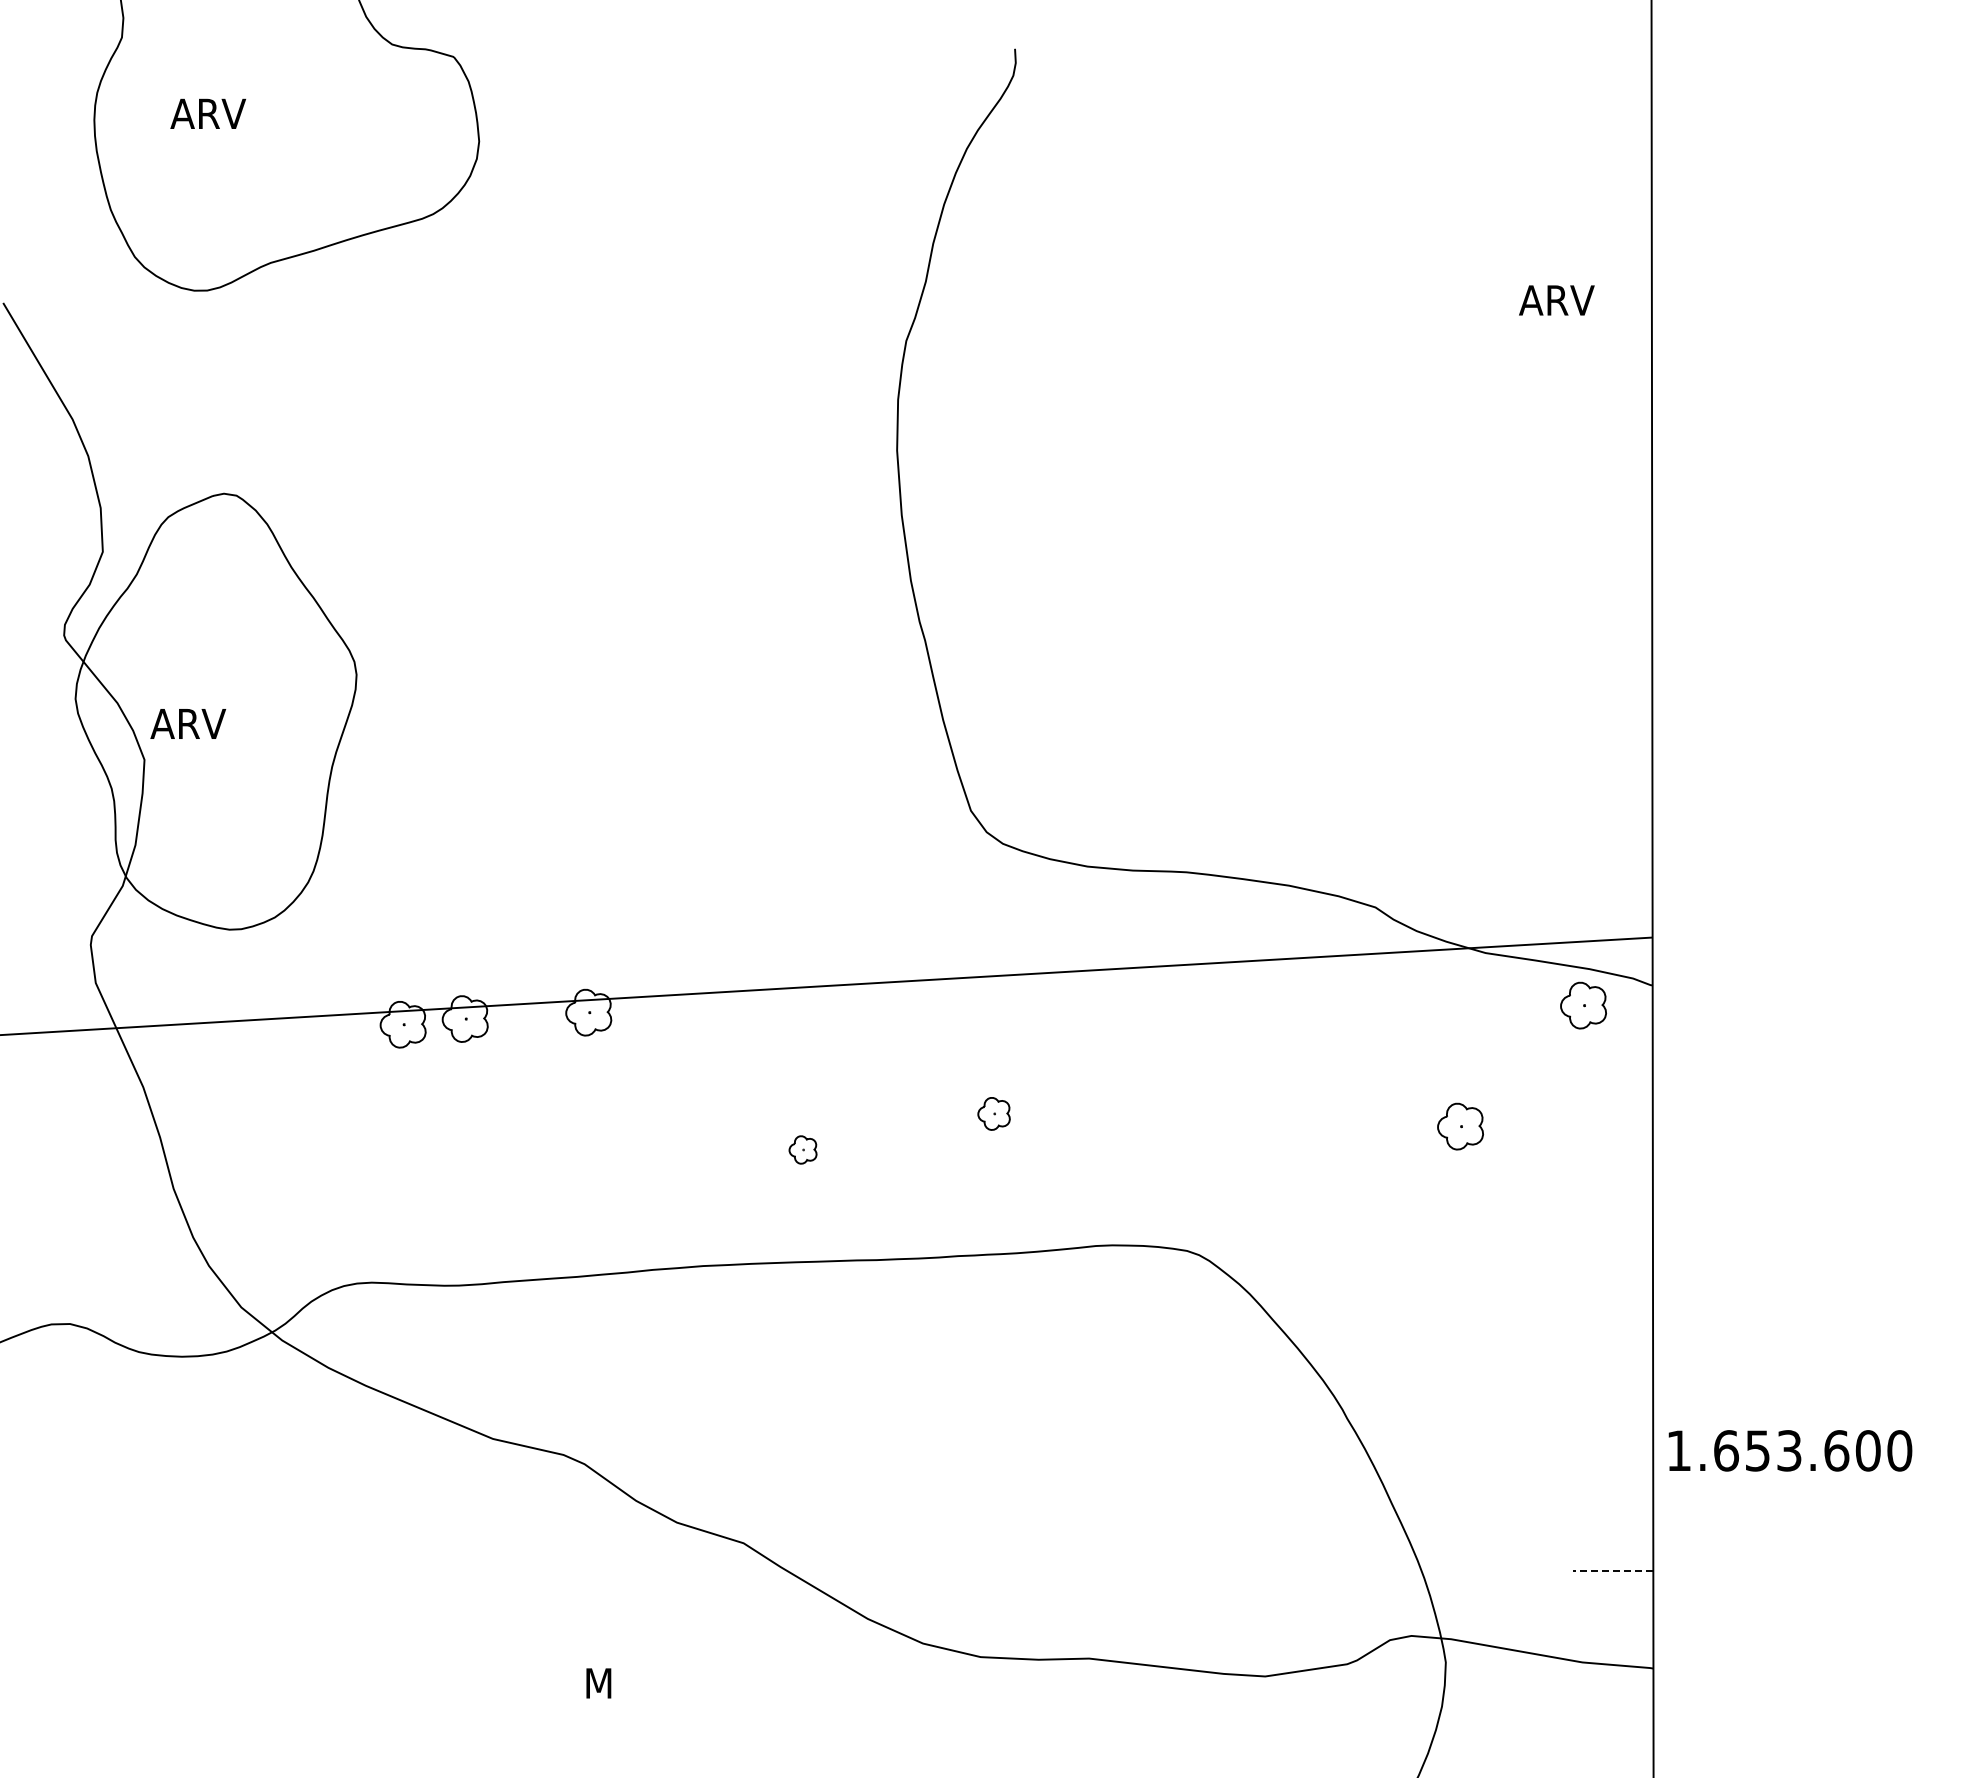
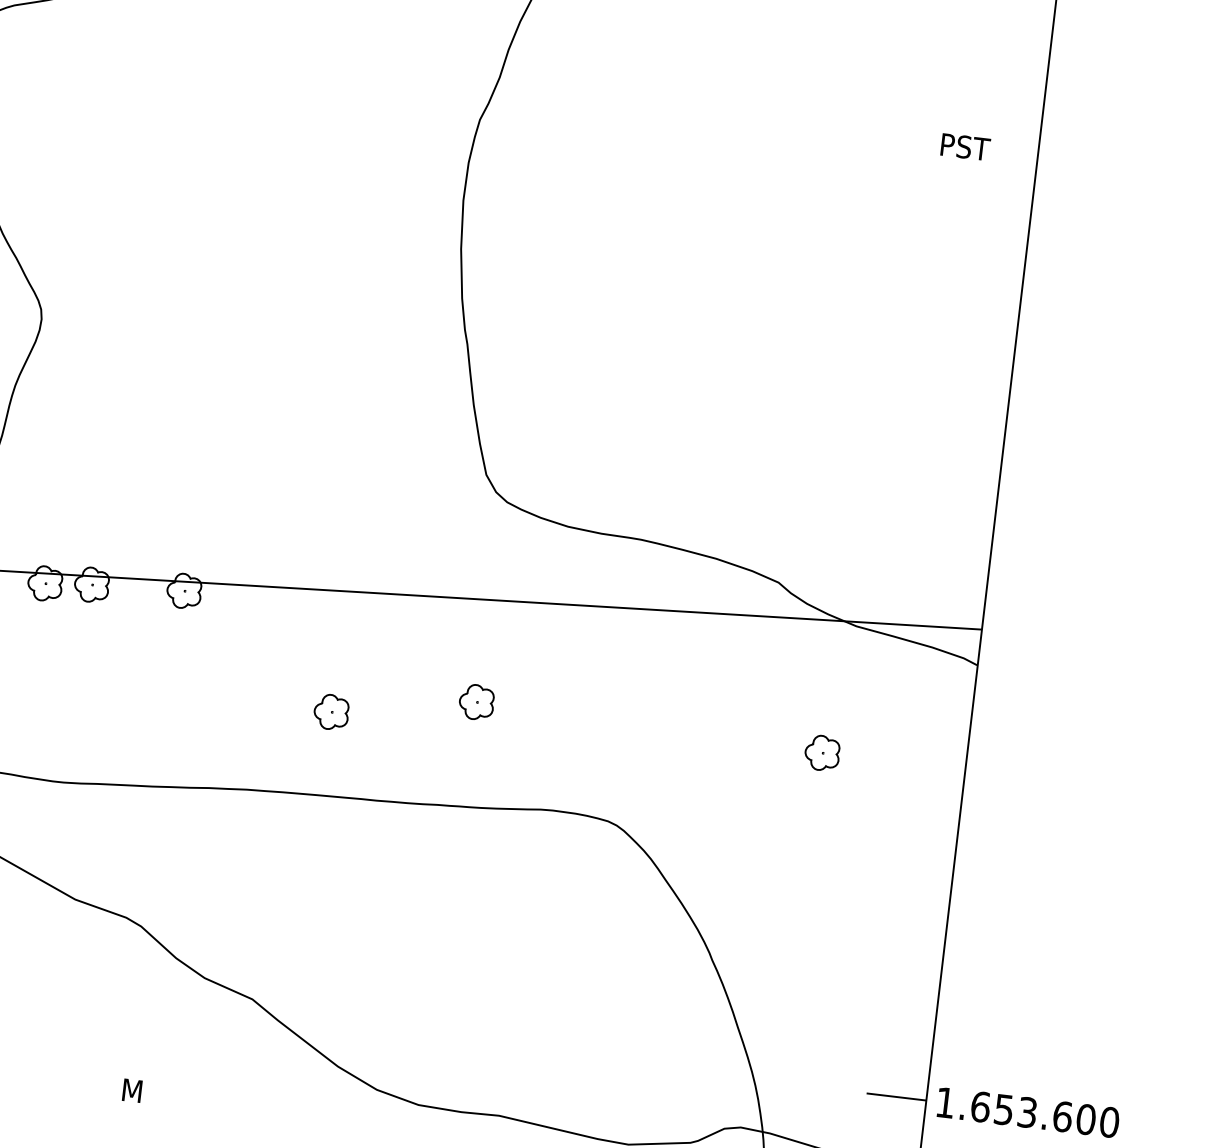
text: (1556, 300) -> (966, 147), ARV -> PST
part: (1583, 1005) -> (924, 673), removed
part: (993, 1113) -> (476, 701), size x1.43
part: (802, 1149) -> (331, 711), size x1.67
text: (1790, 1450) -> (1028, 1112), moved
line: (1612, 1570) -> (896, 1096), dashed -> solid

